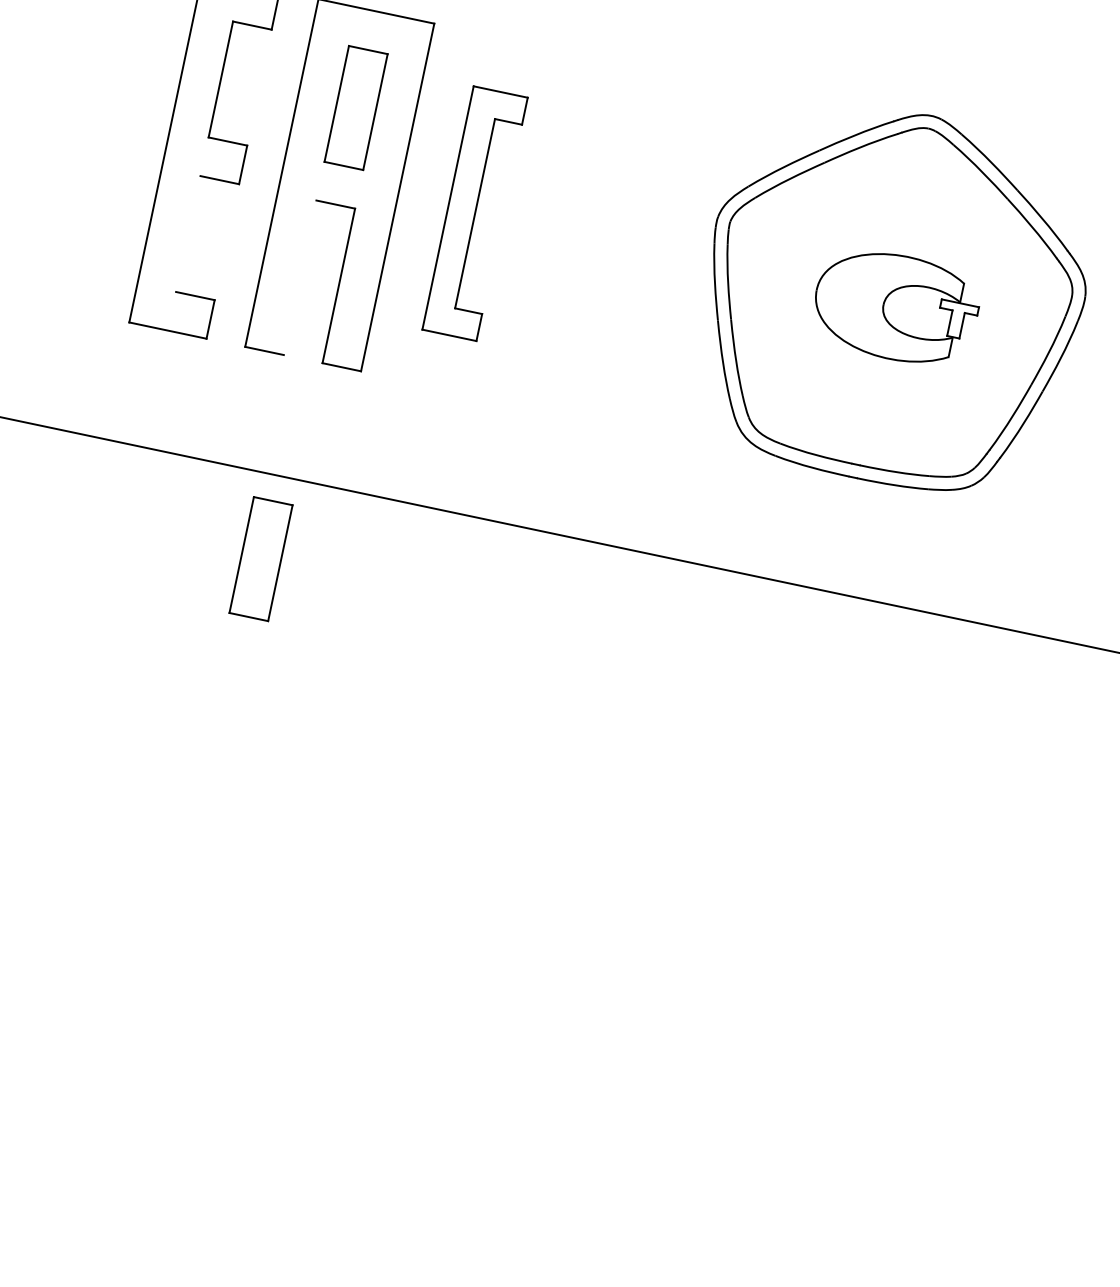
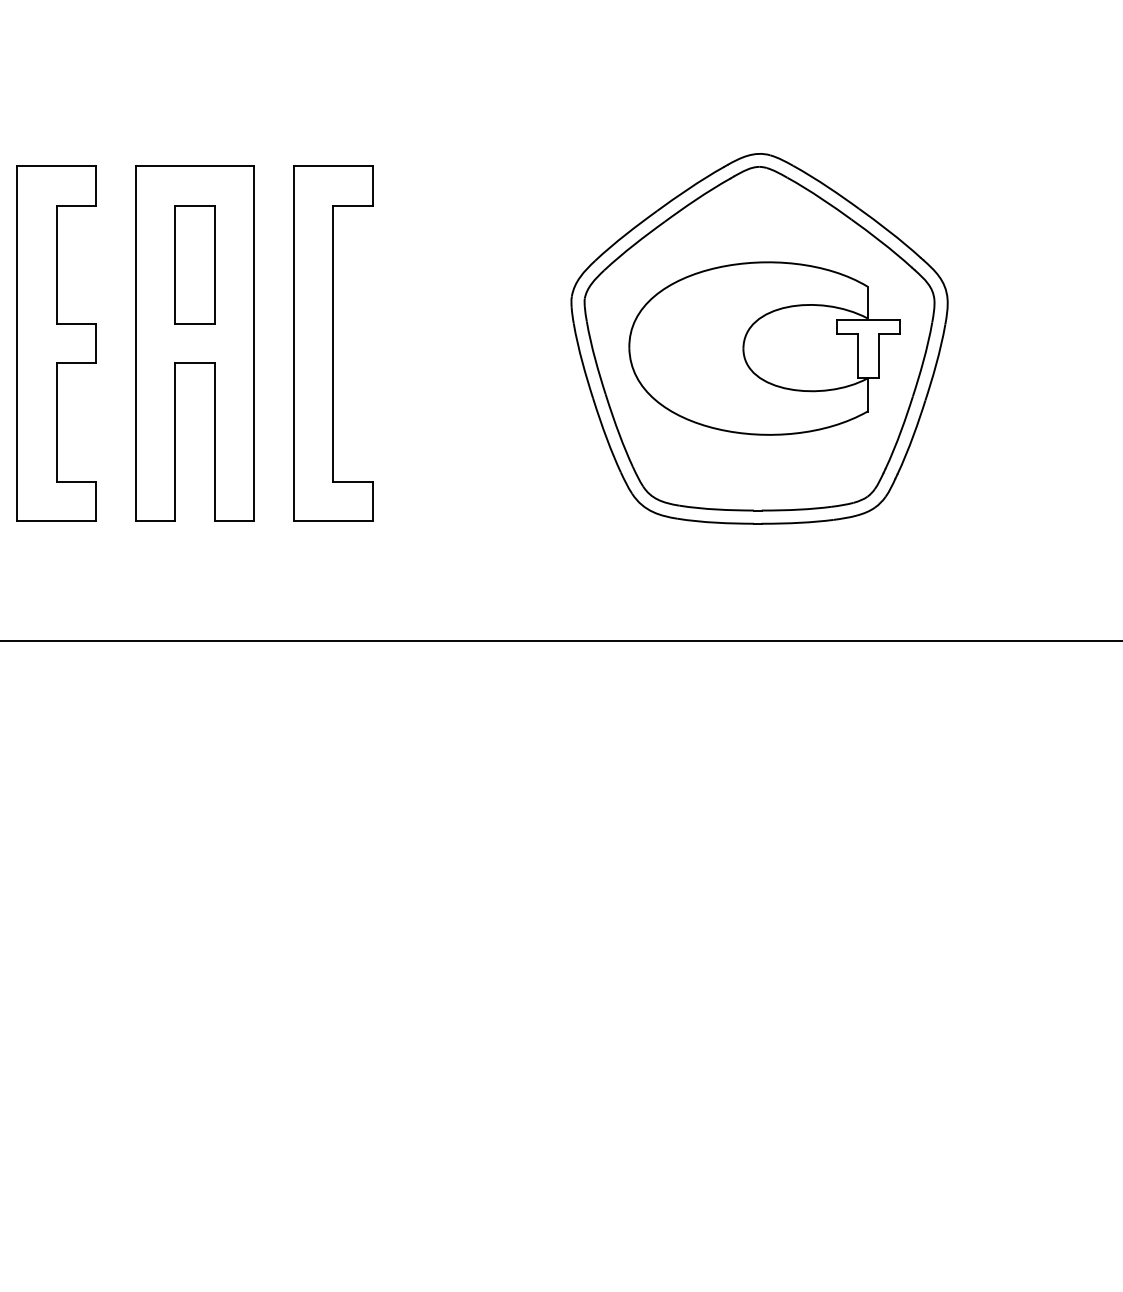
part: (475, 213) -> (333, 343), size x1.43
line: (187, 233) -> (56, 422), added
line: (300, 277) -> (175, 442), added
part: (895, 307) -> (764, 348), size x1.67
part: (260, 558) -> (194, 725), removed

